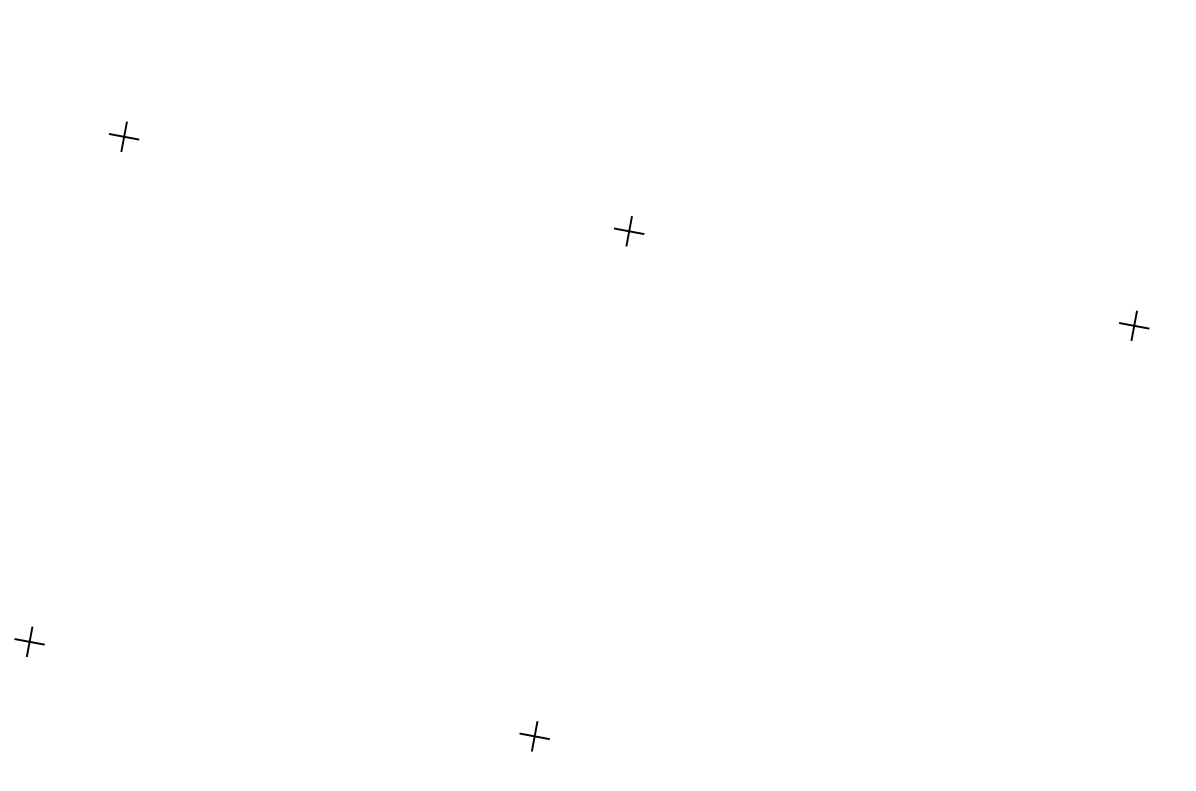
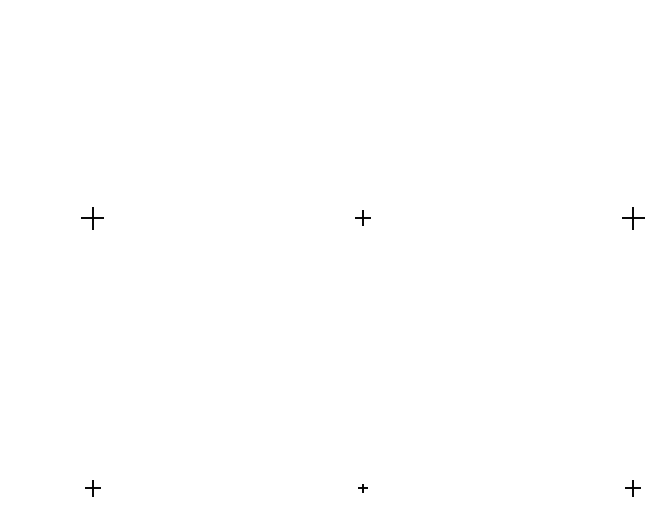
part: (123, 135) -> (92, 217), size x1.4
part: (1133, 324) -> (632, 217), size x1.4
part: (533, 736) -> (362, 488), size x0.6

